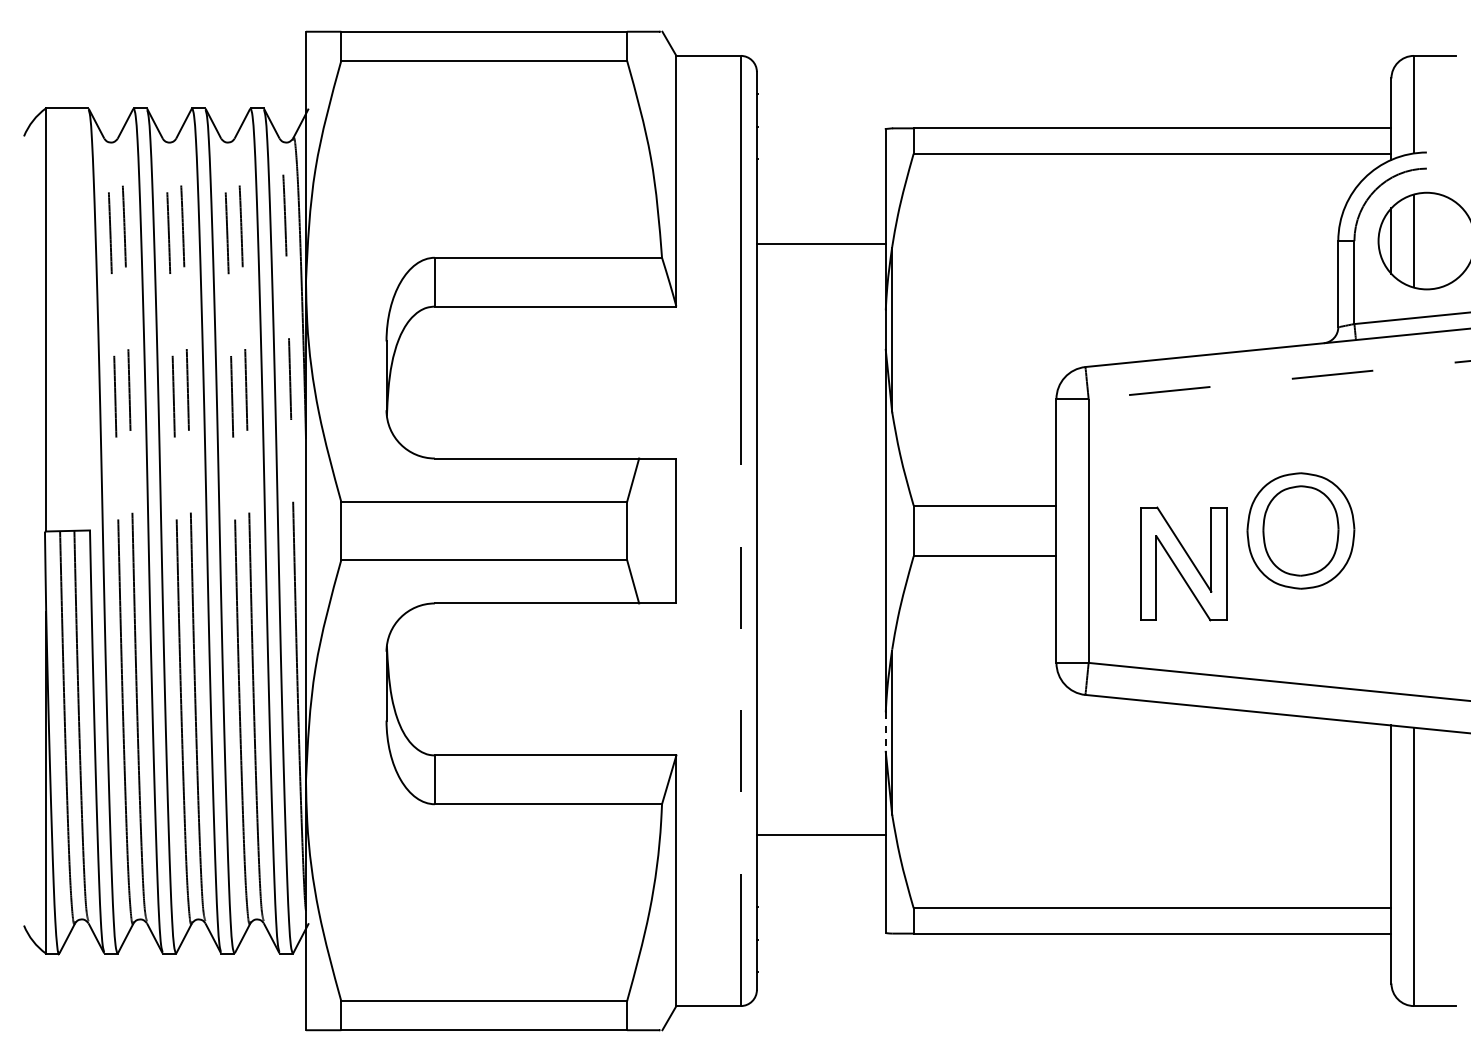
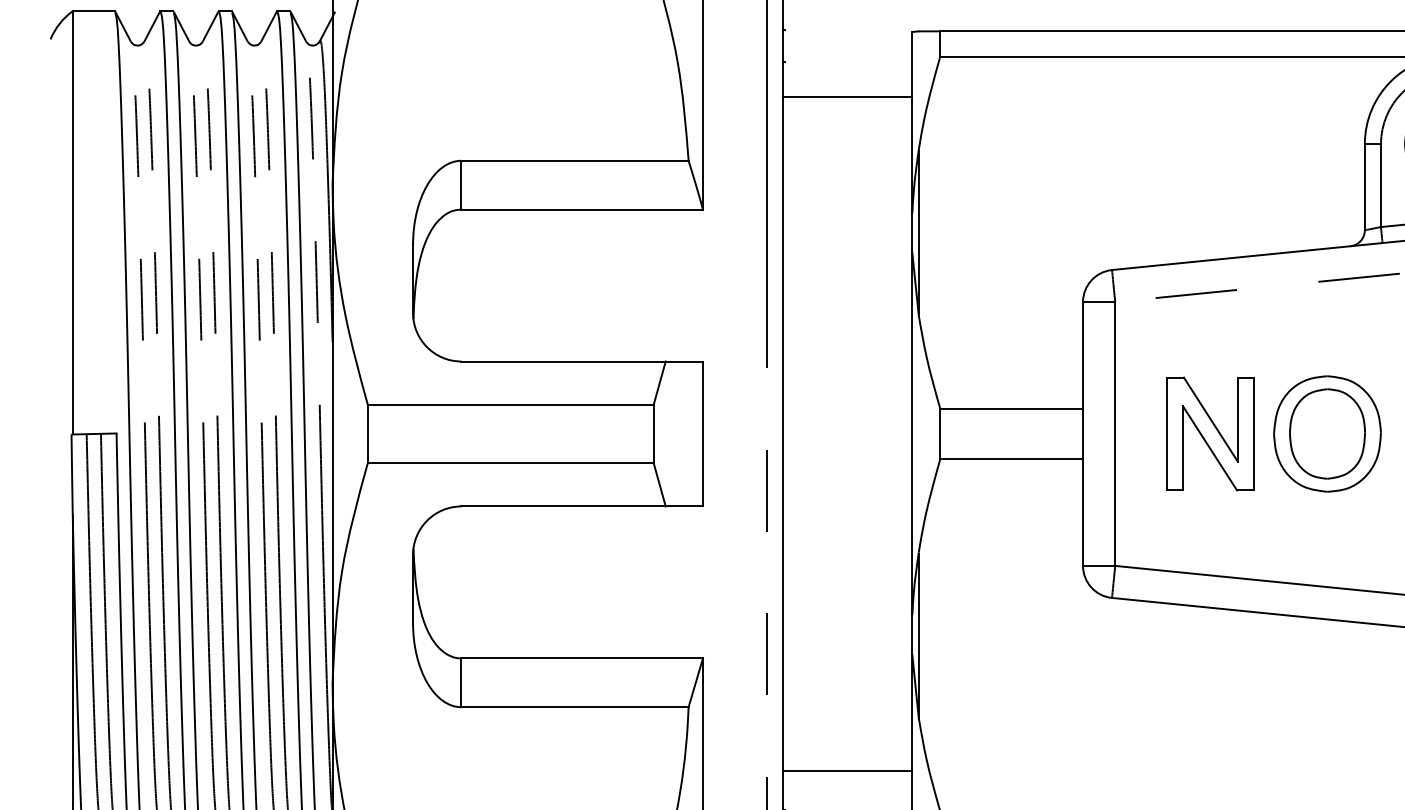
line: (820, 244) -> (847, 97), moved
part: (1183, 563) -> (1210, 433), moved
line: (885, 732) -> (912, 635), dashed -> solid
line: (820, 834) -> (847, 770), moved

